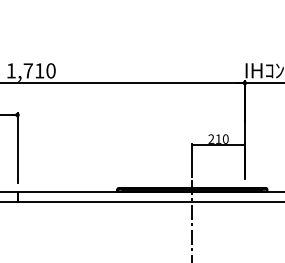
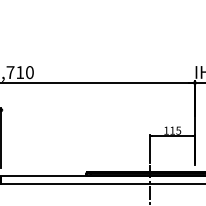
text: (218, 138) -> (172, 130), 210 -> 115

